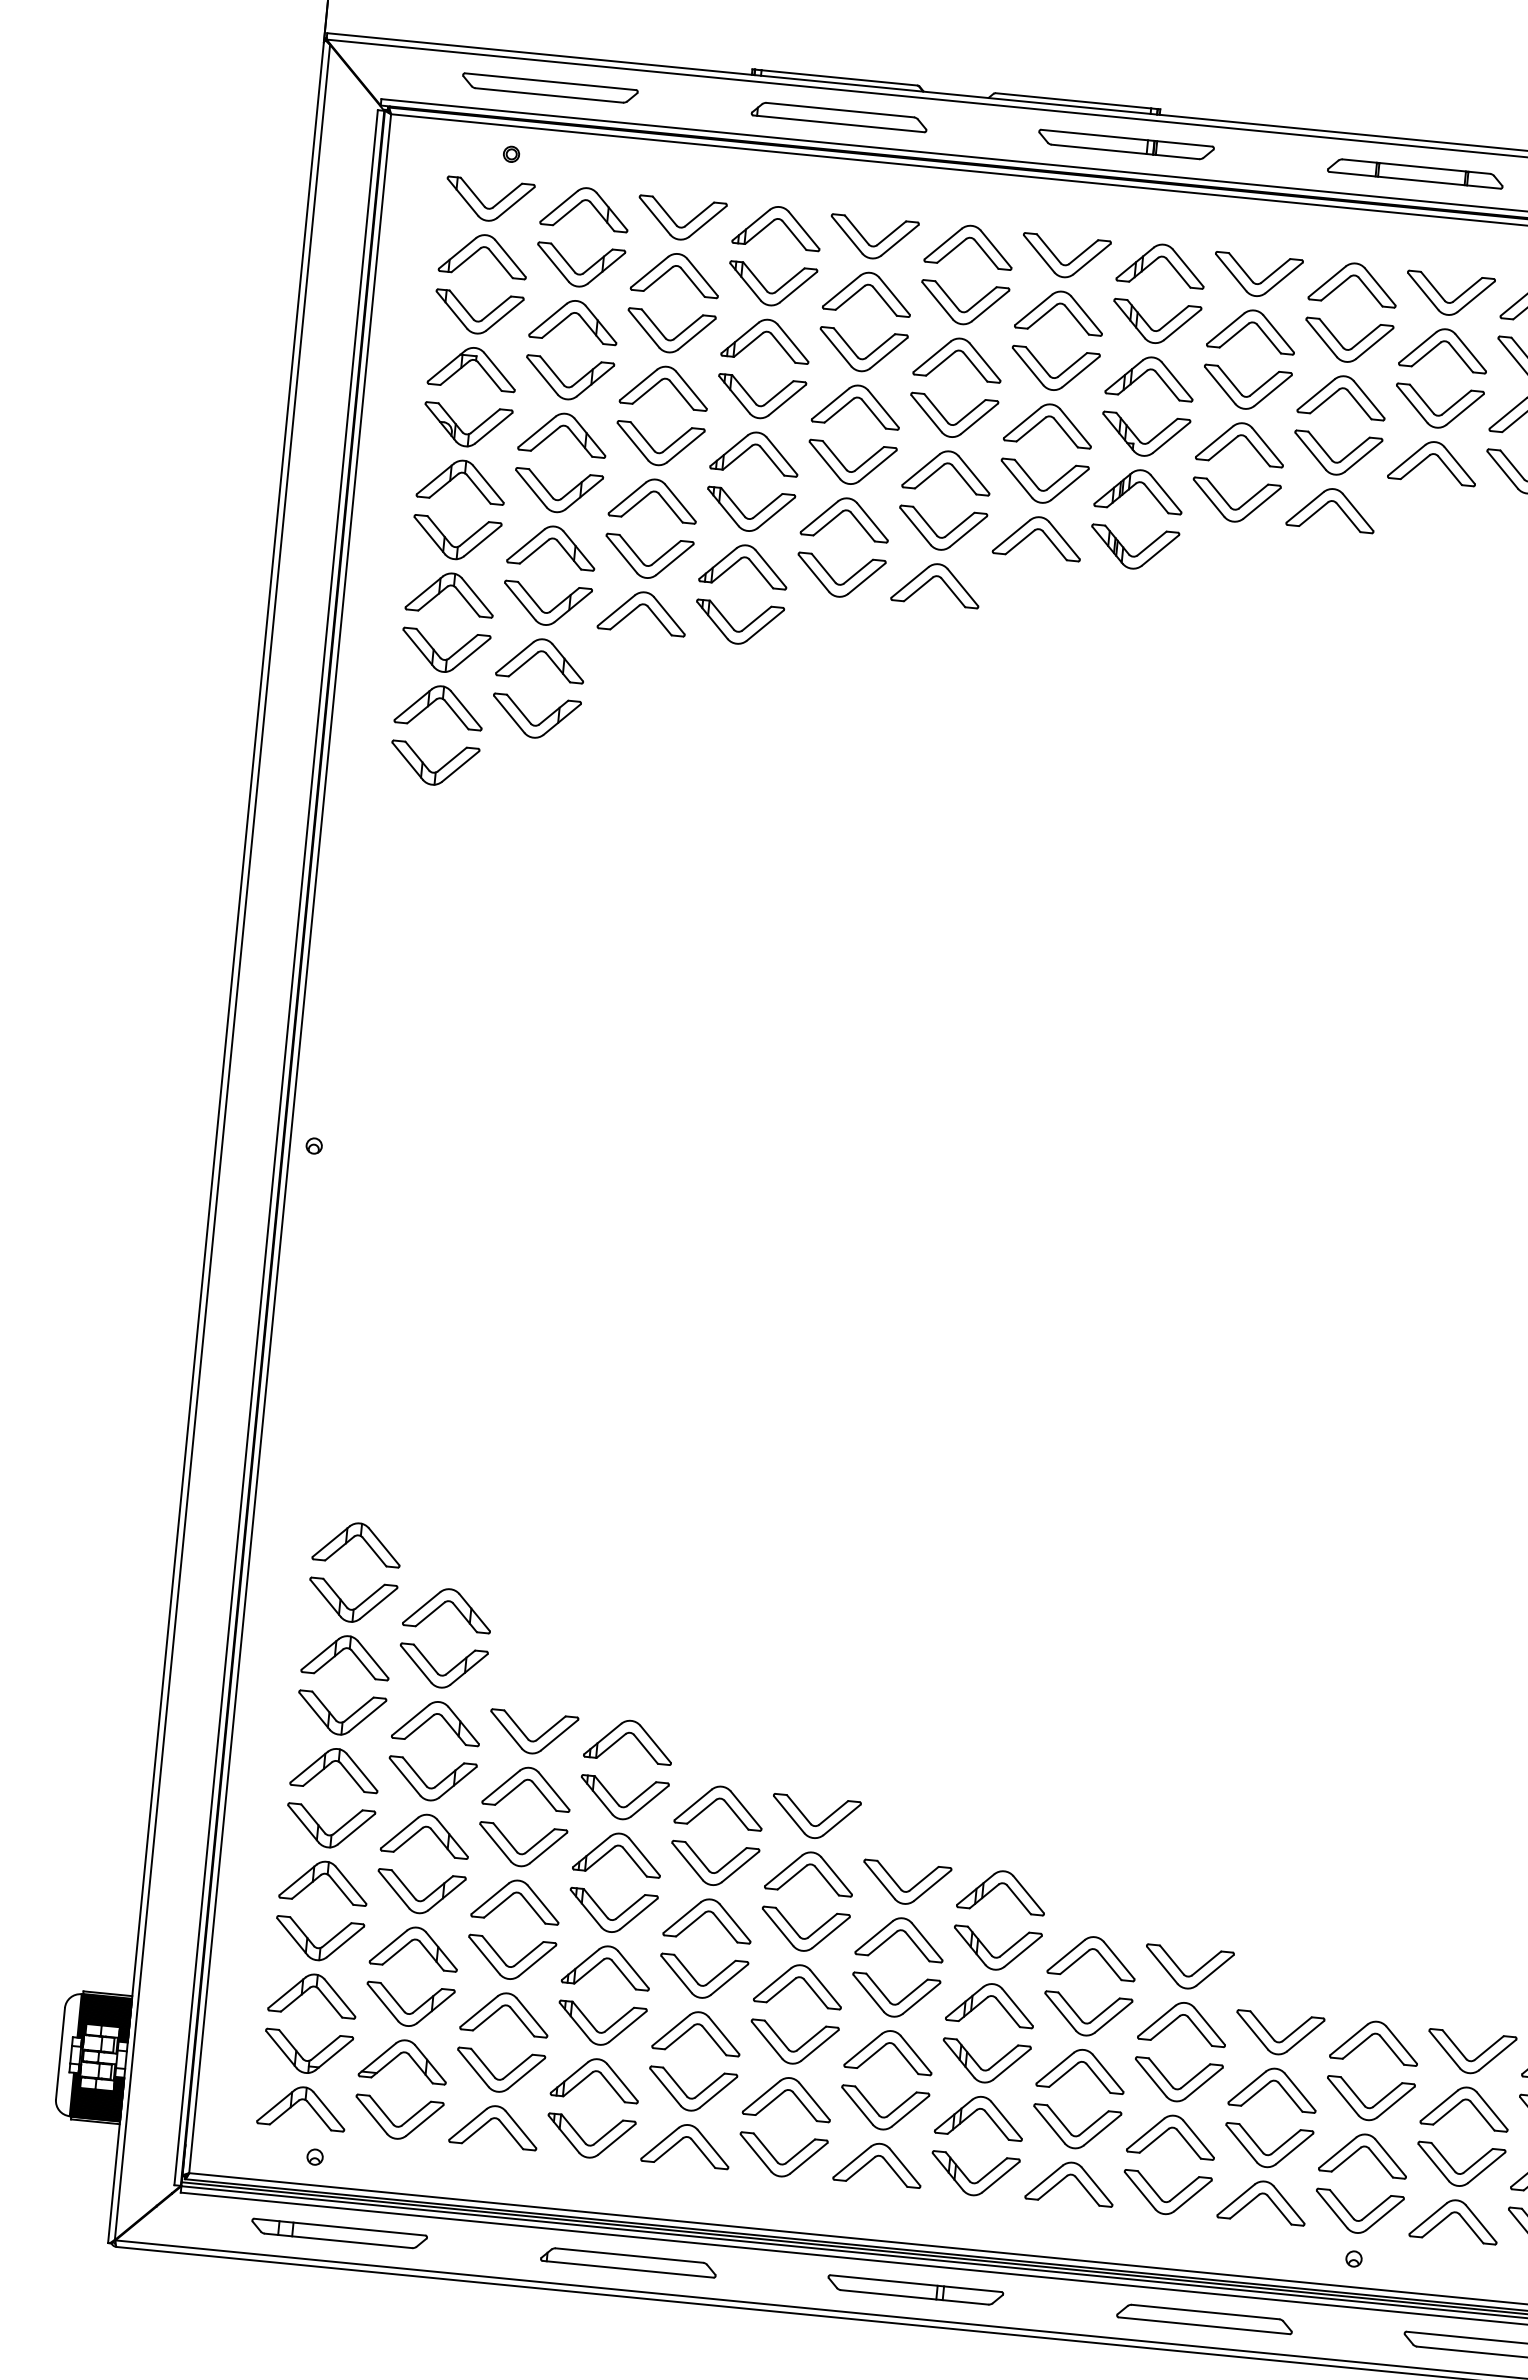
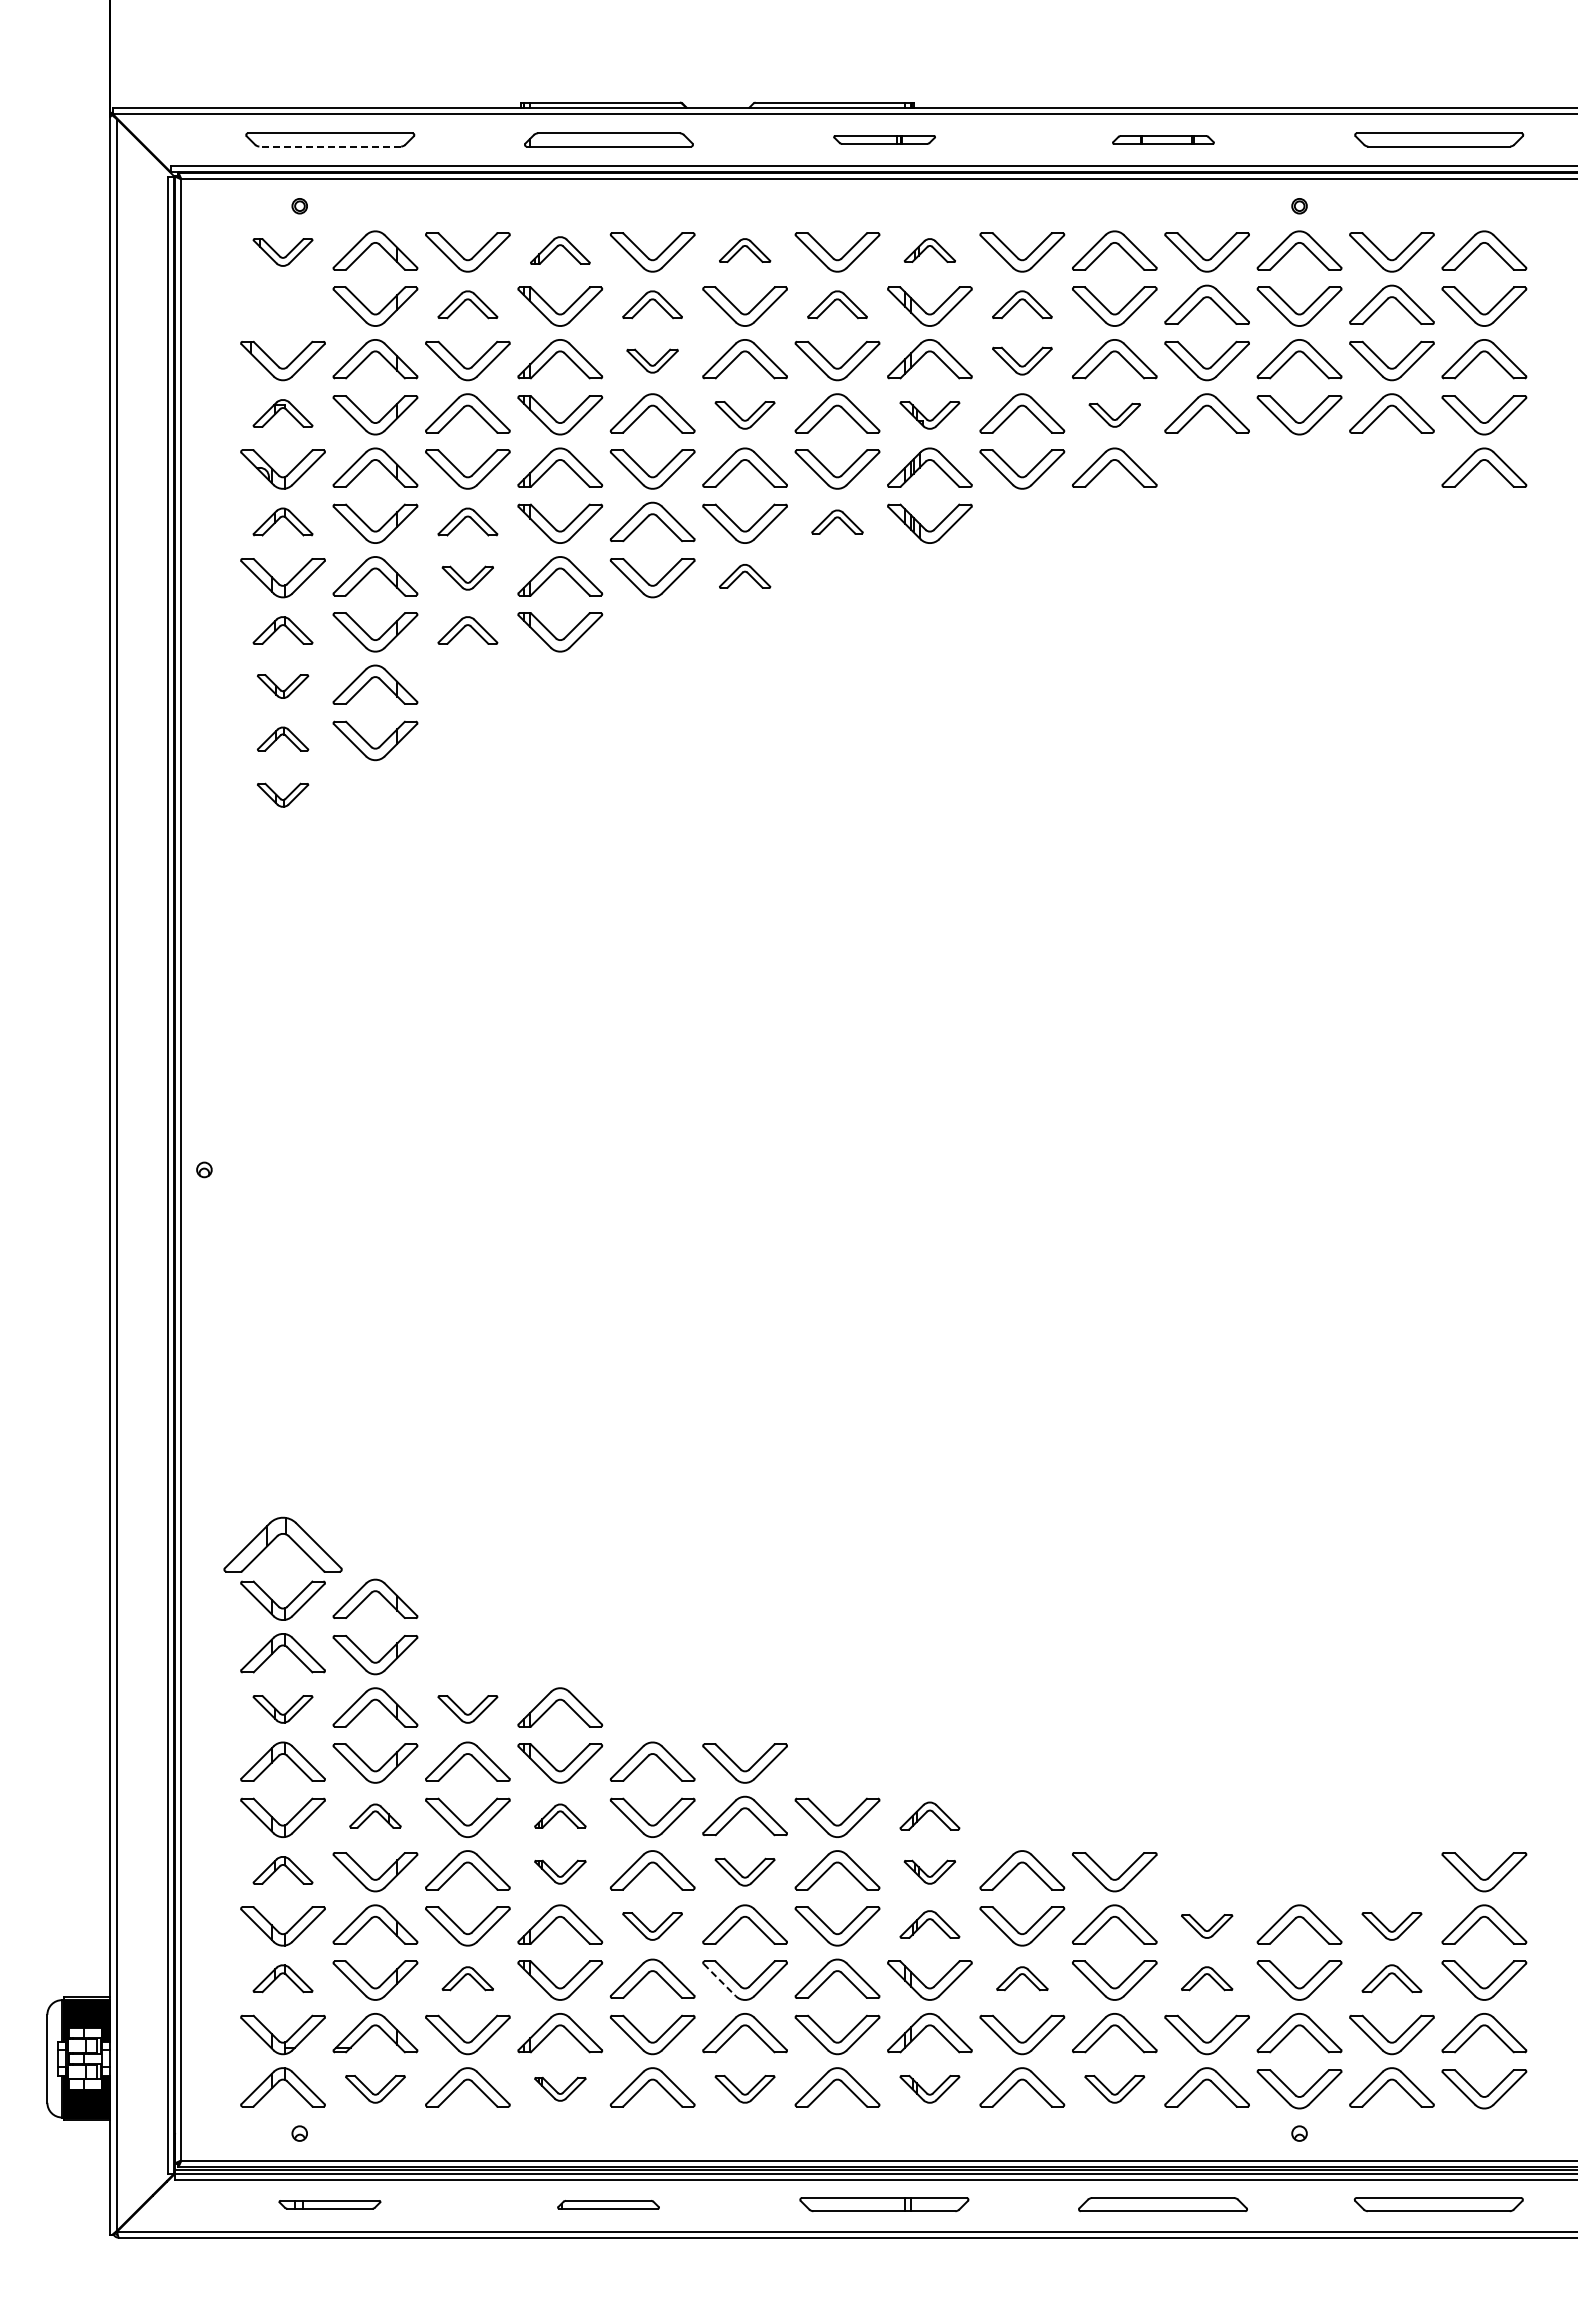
line: (549, 95) -> (330, 146), solid -> dashed
part: (1125, 144) -> (884, 139), size x0.6
part: (1415, 173) -> (1163, 139), size x0.6
part: (488, 200) -> (282, 252), size x0.7
part: (777, 226) -> (560, 250), size x0.7
part: (969, 245) -> (744, 250), size x0.6
part: (483, 254) -> (282, 304), removed
part: (1161, 264) -> (929, 250), size x0.6
part: (675, 273) -> (467, 304), size x0.7
part: (868, 292) -> (652, 304), size x0.7
part: (1060, 311) -> (837, 304), size x0.7
part: (1252, 330) -> (1022, 304), size x0.7
part: (862, 351) -> (652, 361), size x0.6
part: (472, 367) -> (282, 413), size x0.7
part: (1246, 389) -> (1022, 361), size x0.7
part: (952, 417) -> (744, 415), size x0.7
part: (1144, 435) -> (929, 415), size x0.7
part: (1336, 454) -> (1114, 415), size x0.6
part: (461, 480) -> (282, 521), size x0.7
part: (653, 499) -> (467, 521), size x0.7
part: (1038, 536) -> (837, 521), size x0.6
part: (647, 558) -> (467, 578), size x0.6
part: (935, 584) -> (744, 576), size x0.6
part: (450, 593) -> (282, 630), size x0.7
part: (642, 612) -> (467, 630), size x0.7
part: (444, 651) -> (282, 686), size x0.6
part: (439, 705) -> (282, 738), size x0.6
part: (433, 764) -> (282, 795), size x0.6
part: (357, 1543) -> (282, 1544), size x1.4
part: (340, 1714) -> (282, 1709), size x0.7
part: (532, 1733) -> (467, 1709), size x0.7
part: (426, 1834) -> (375, 1815), size x0.6
part: (618, 1853) -> (560, 1815), size x0.6
part: (324, 1881) -> (282, 1870), size x0.7
part: (1001, 1890) -> (929, 1815), size x0.7
part: (612, 1912) -> (560, 1872), size x0.6
part: (803, 1931) -> (744, 1872), size x0.7
part: (996, 1949) -> (929, 1872), size x0.6
part: (702, 1977) -> (652, 1926), size x0.7
part: (312, 1994) -> (282, 1978), size x0.7
part: (990, 2004) -> (929, 1924), size x0.7
part: (505, 2013) -> (467, 1978), size x0.6
part: (1278, 2034) -> (1206, 1926), size x0.6
line: (766, 2040) -> (719, 1980), solid -> dashed
part: (1470, 2053) -> (1391, 1926), size x0.7
part: (1081, 2069) -> (1022, 1978), size x0.6
part: (1273, 2088) -> (1206, 1978), size x0.6
part: (1465, 2107) -> (1391, 1978), size x0.7
part: (398, 2119) -> (375, 2089), size x0.7
part: (590, 2137) -> (560, 2089), size x0.6
part: (781, 2156) -> (744, 2089), size x0.7
part: (973, 2175) -> (929, 2089), size x0.7
part: (1166, 2194) -> (1114, 2089), size x0.7
part: (338, 2233) -> (329, 2204), size x0.6
part: (628, 2262) -> (608, 2204), size x0.6

